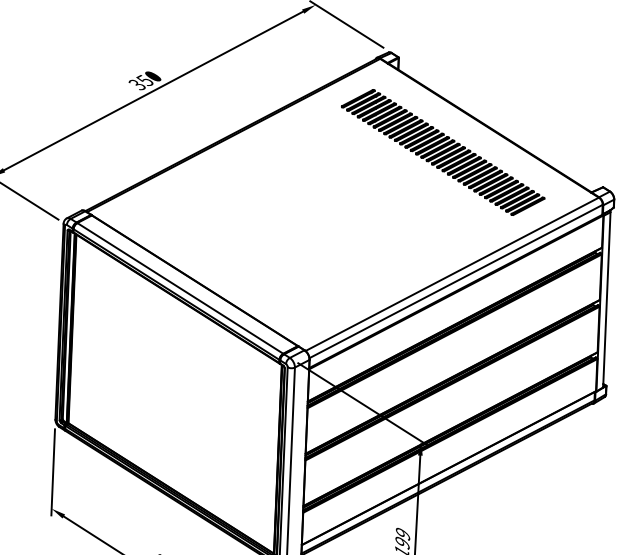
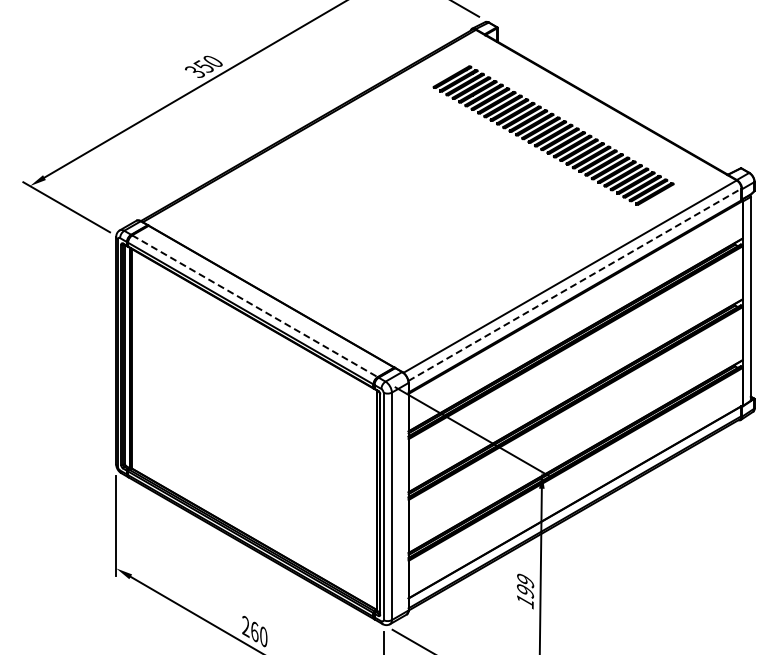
line: (456, 281) -> (575, 284), solid -> dashed
line: (179, 288) -> (254, 306), solid -> dashed

